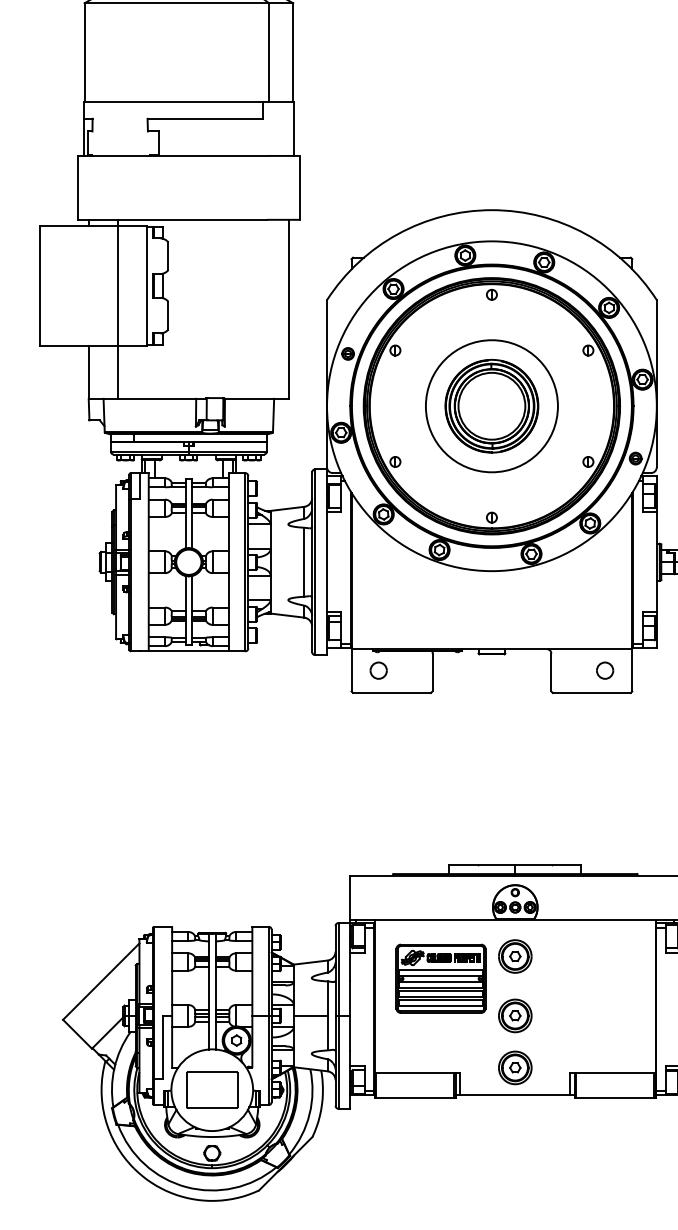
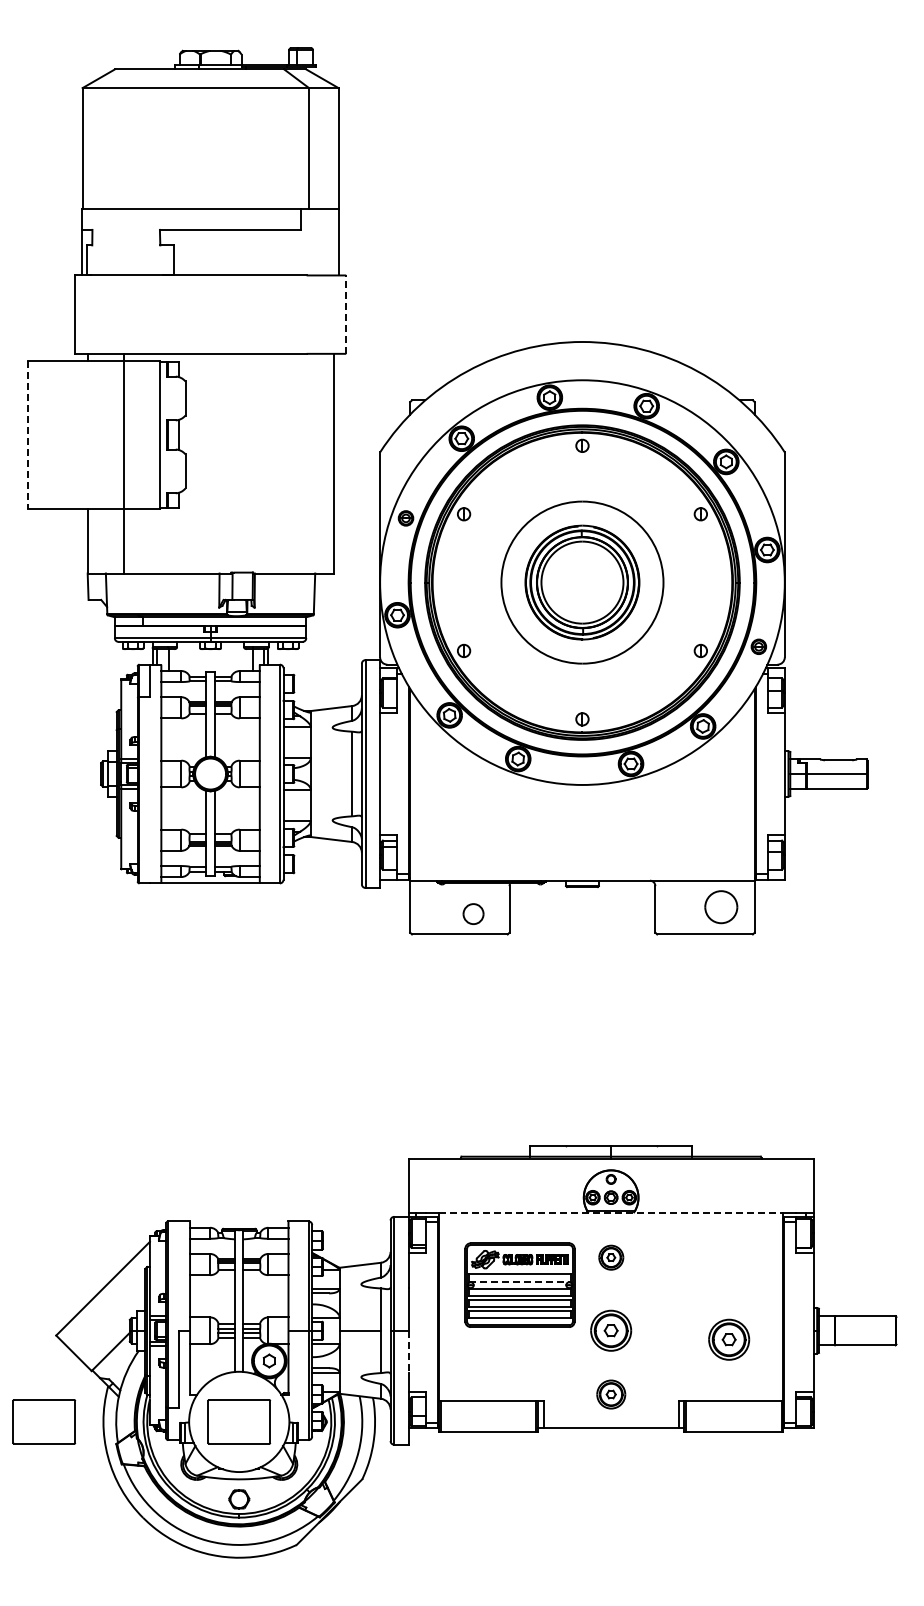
line: (299, 187) -> (346, 314), solid -> dashed
line: (39, 285) -> (27, 434), solid -> dashed
part: (378, 670) -> (473, 913), moved
part: (605, 670) -> (721, 906), size x1.6
line: (515, 920) -> (611, 1213), solid -> dashed
part: (515, 956) -> (611, 1257), size x0.6
line: (441, 975) -> (520, 1281), solid -> dashed
part: (611, 1023) -> (729, 1339), added
line: (350, 1033) -> (408, 1352), solid -> dashed
part: (515, 1067) -> (611, 1394), size x0.7
part: (53, 1089) -> (44, 1421), added

